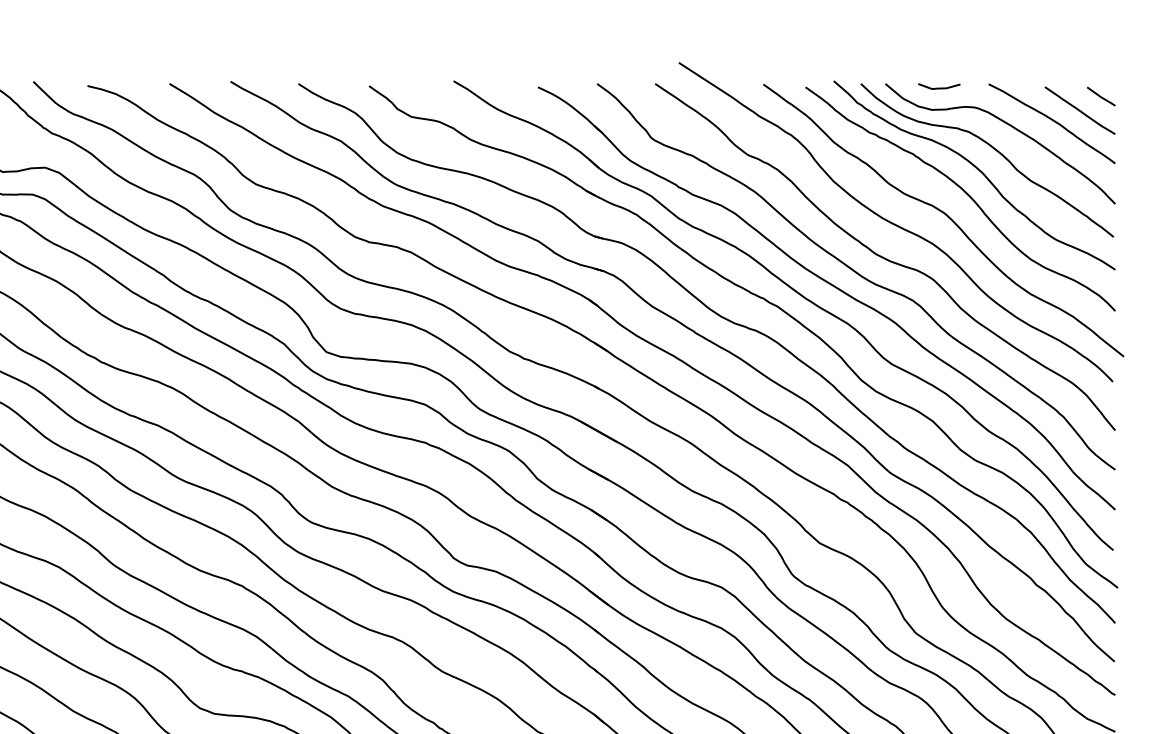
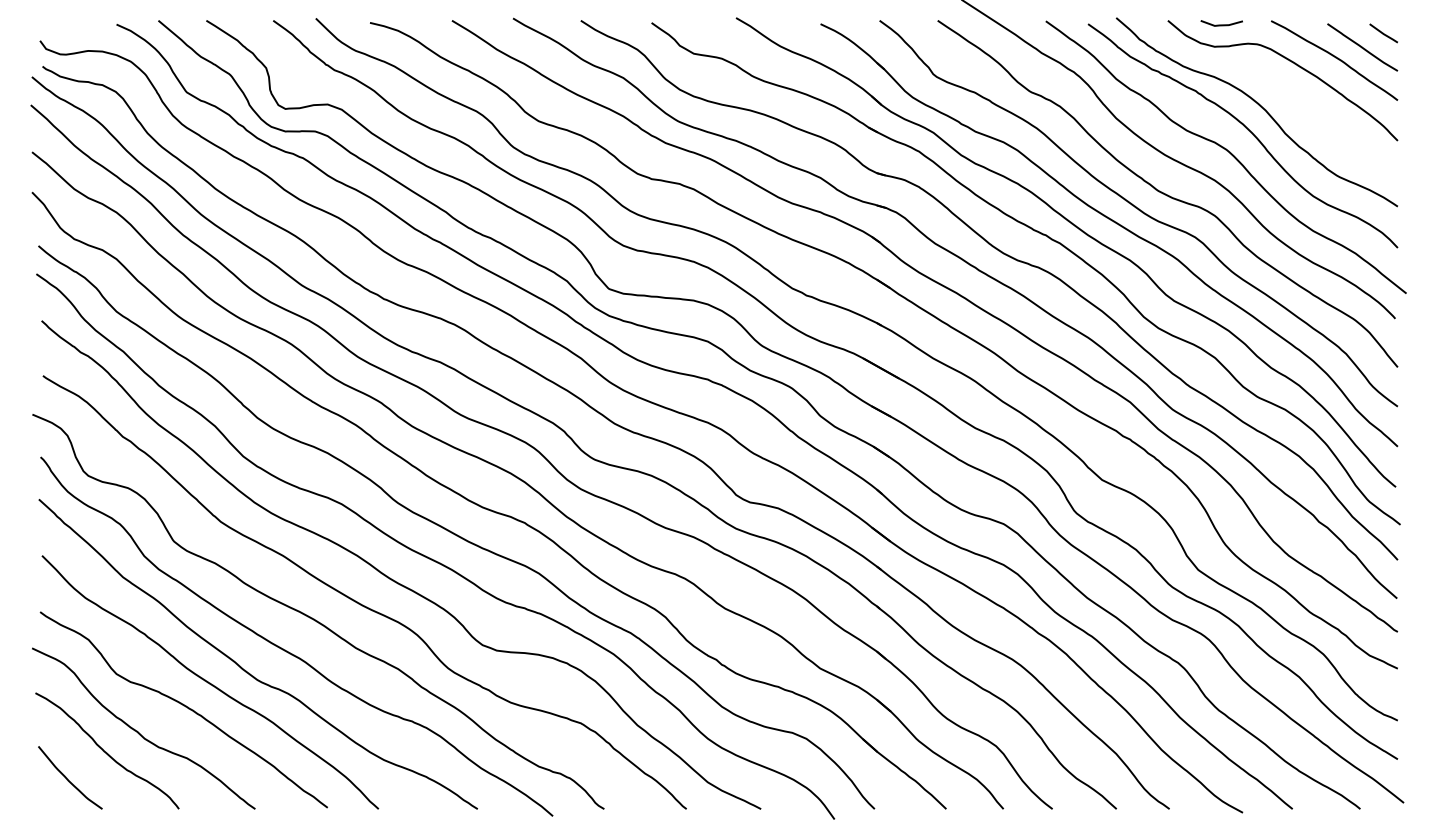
curve: (995, 150) -> (1277, 87), removed

